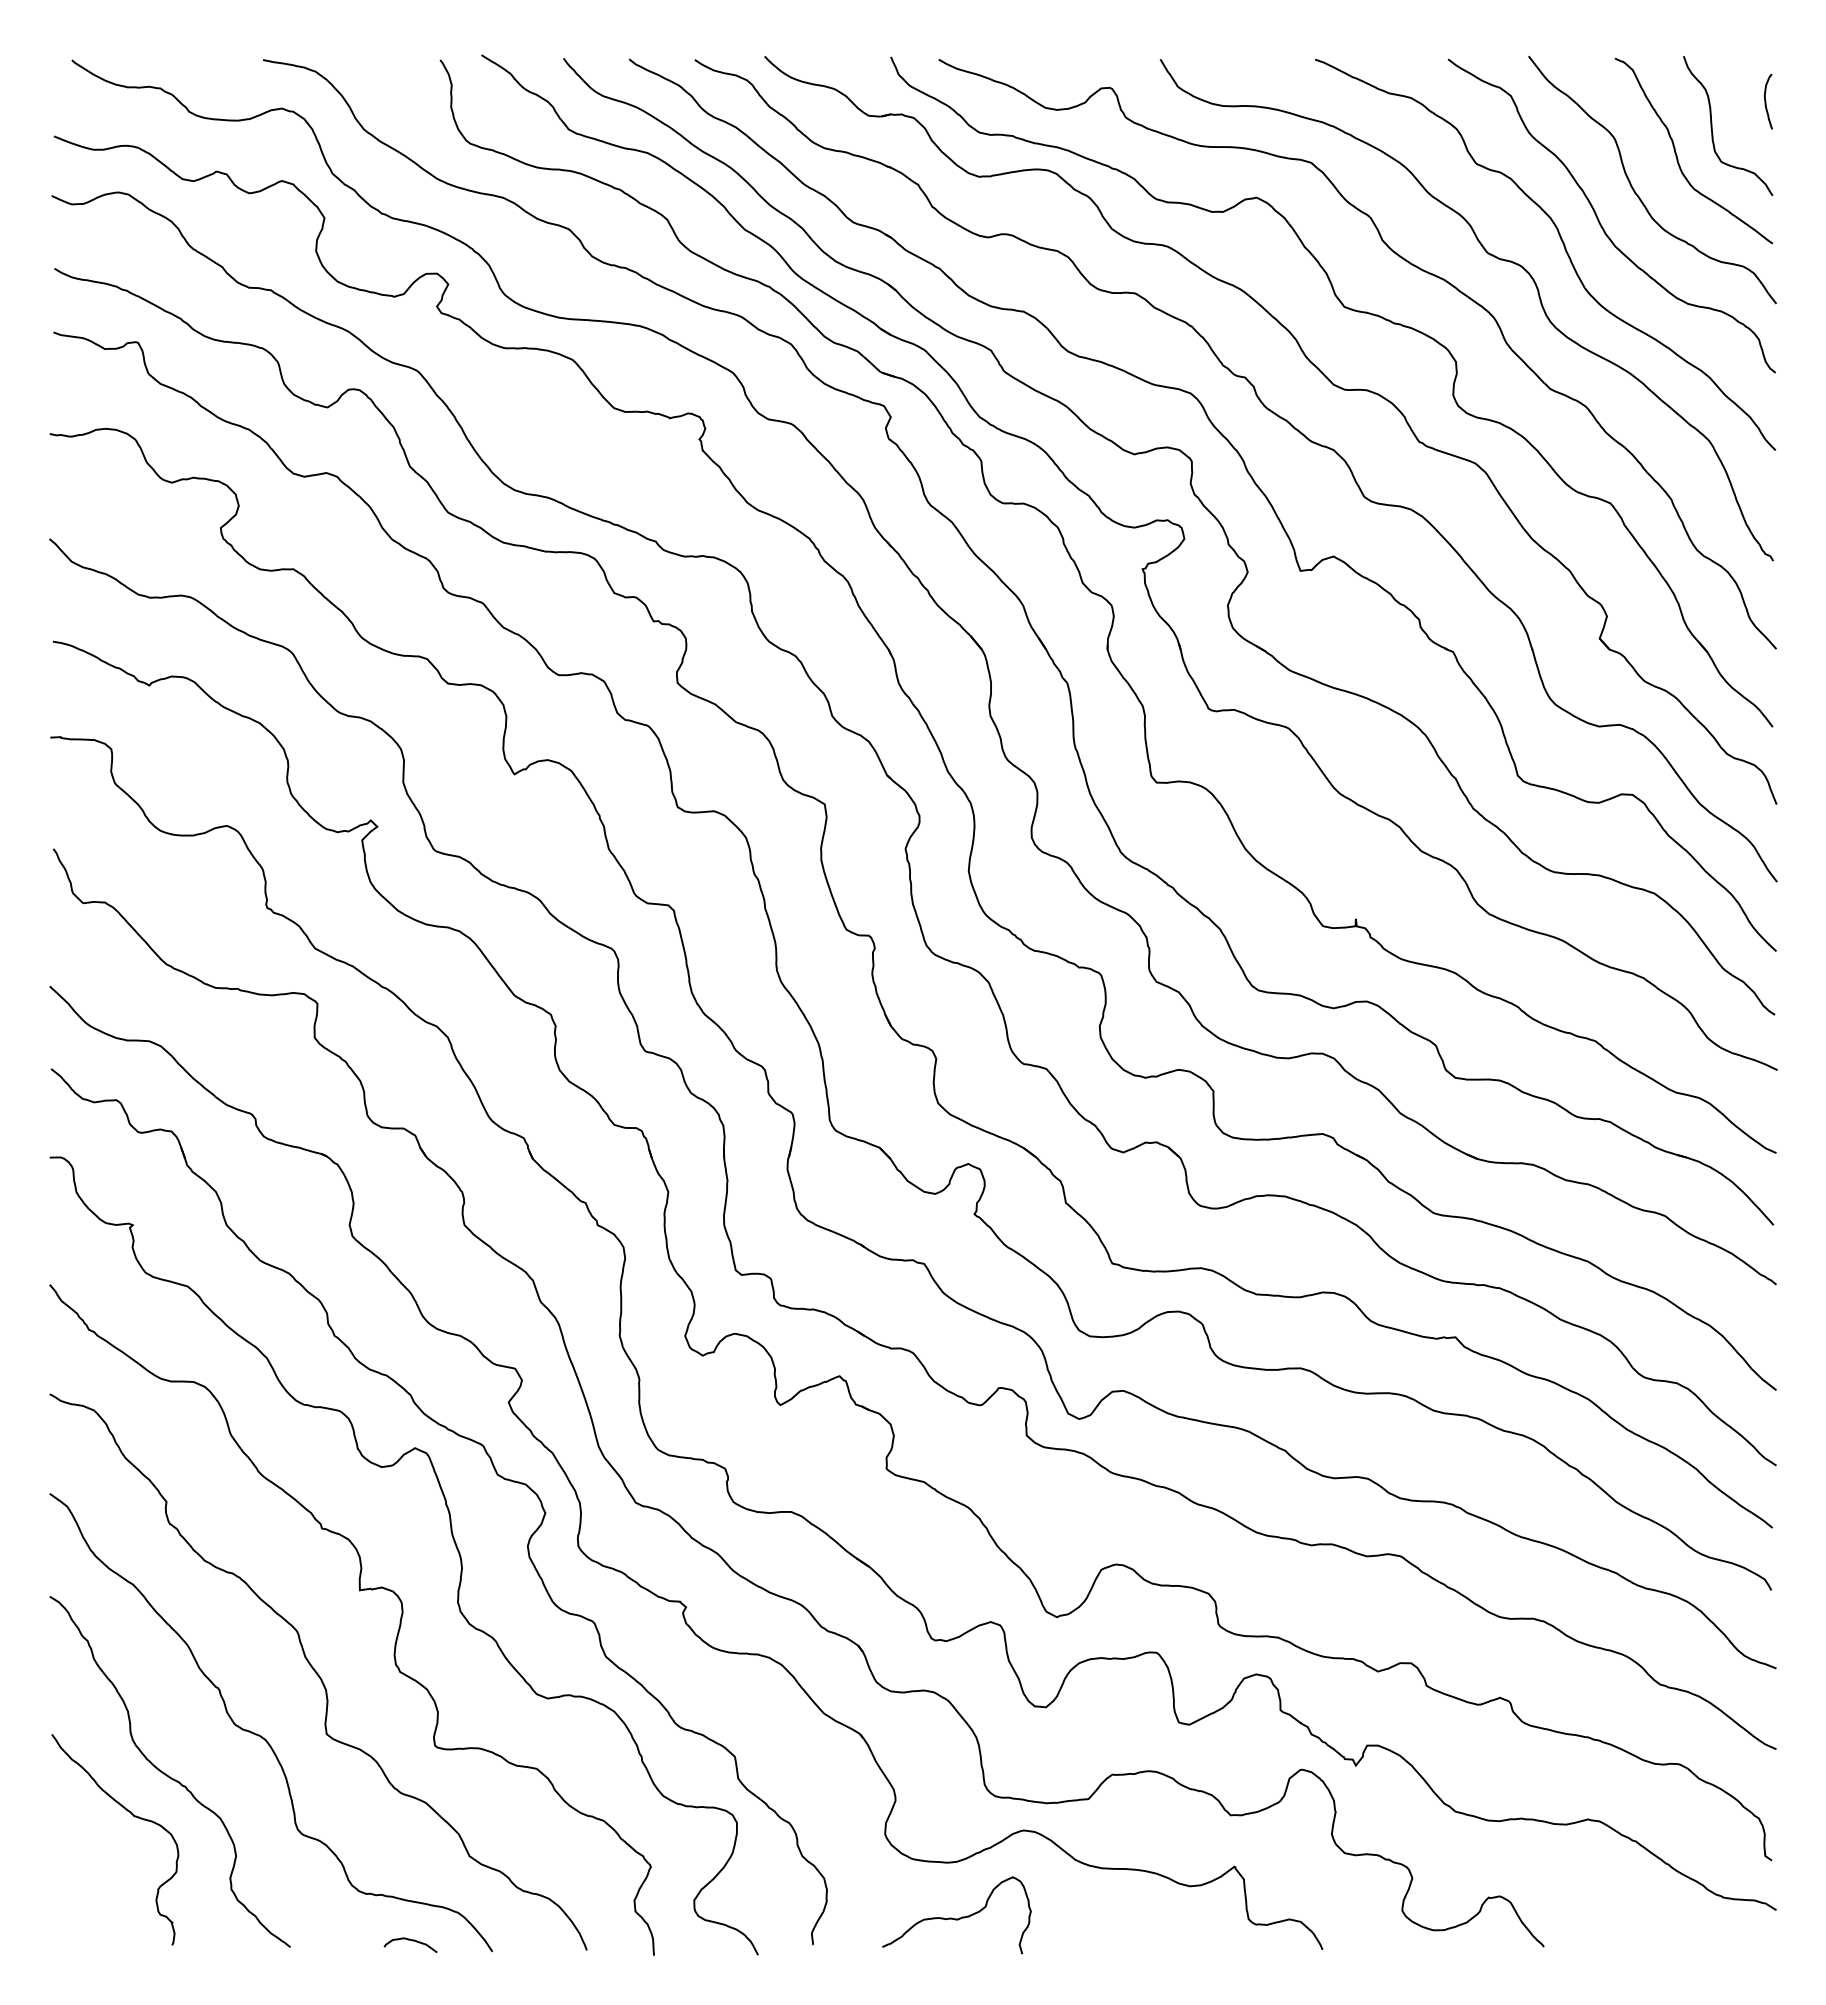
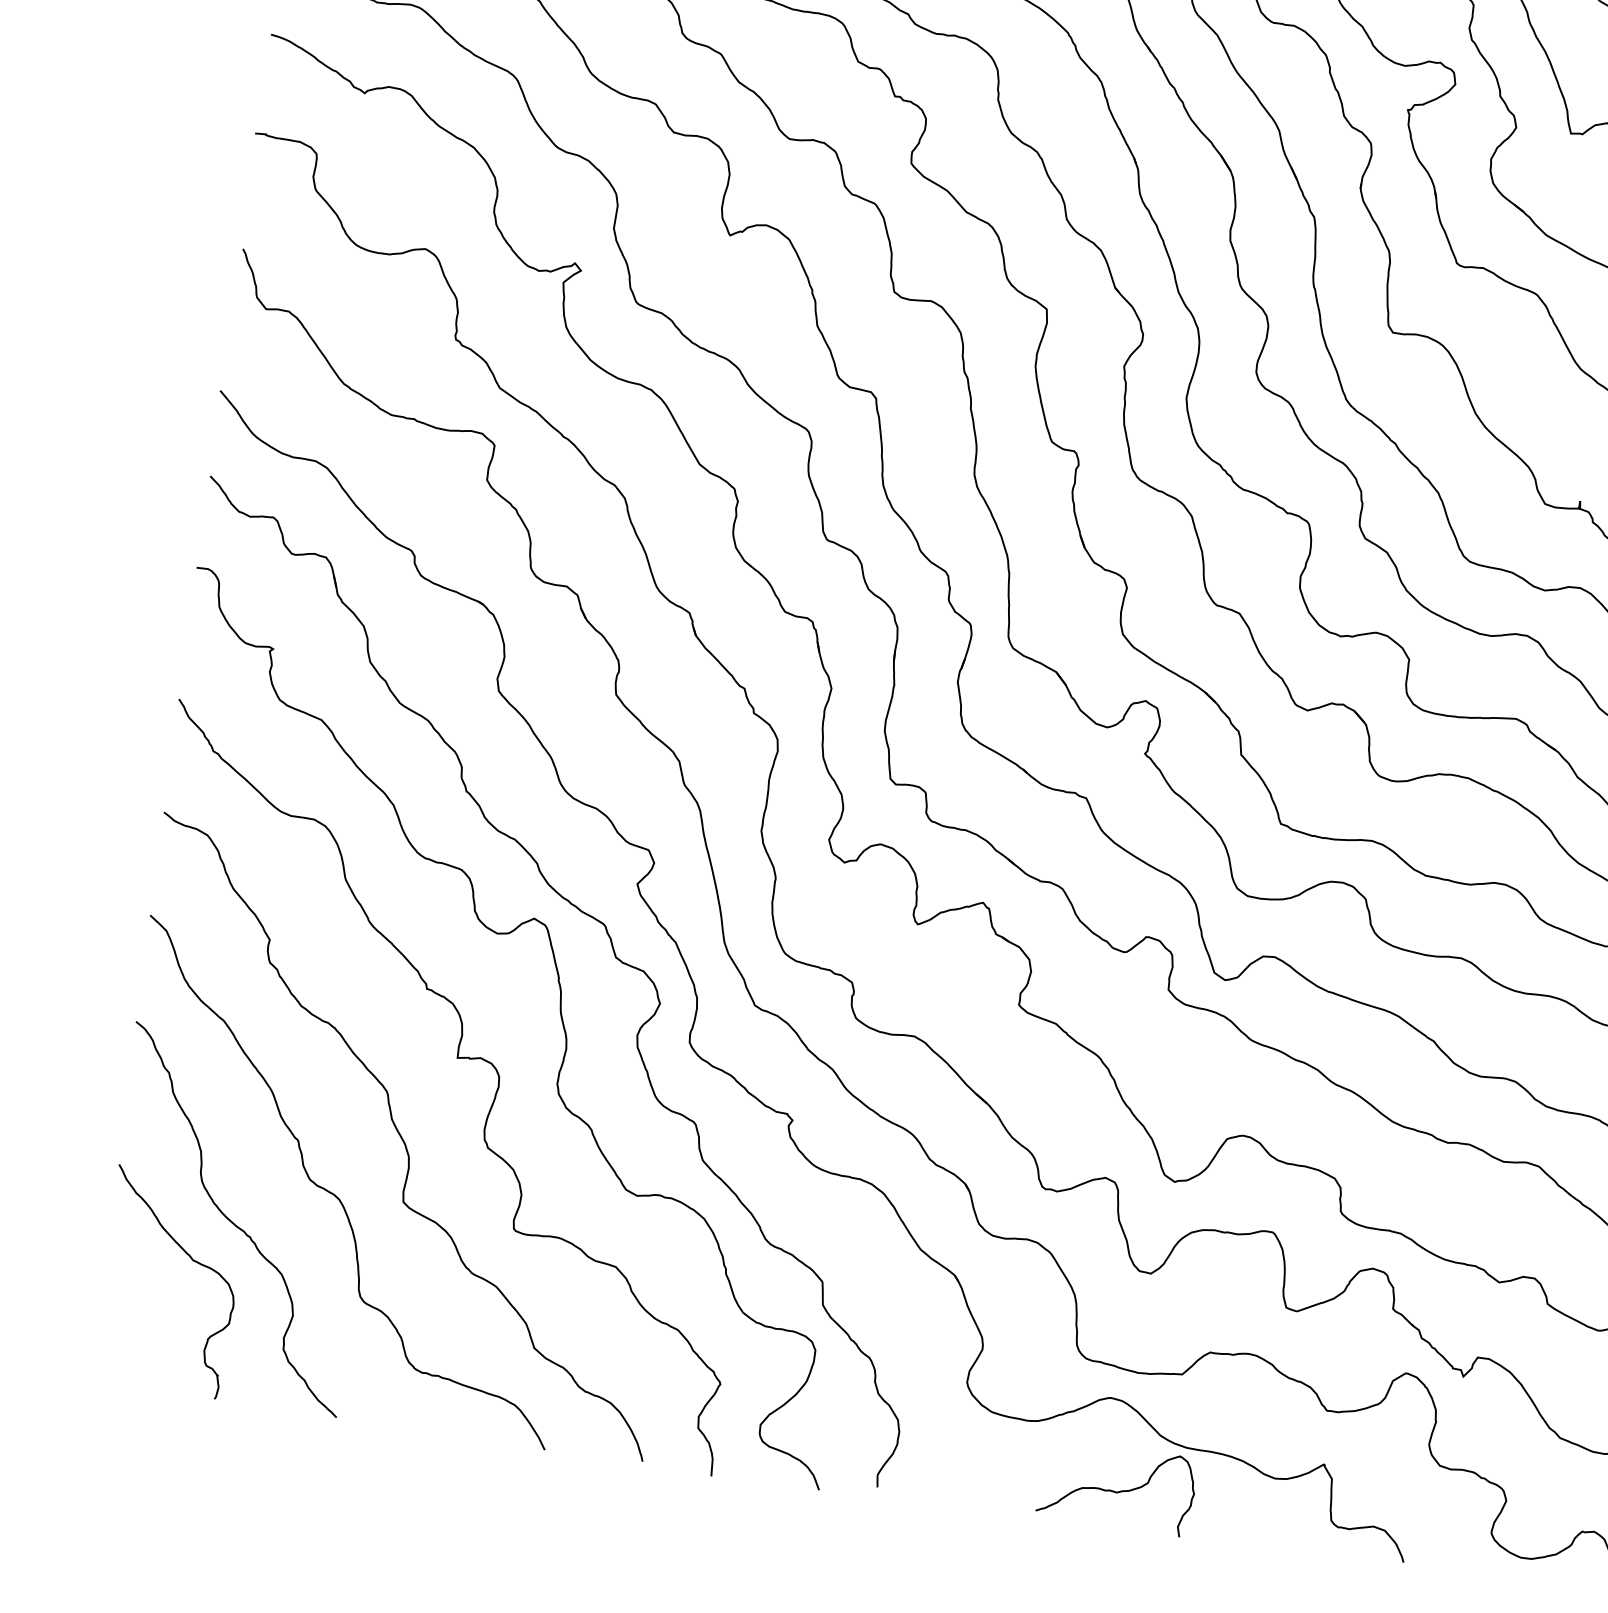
curve: (956, 1918) -> (1116, 1491), moved
curve: (412, 1941) -> (463, 1428), removed

